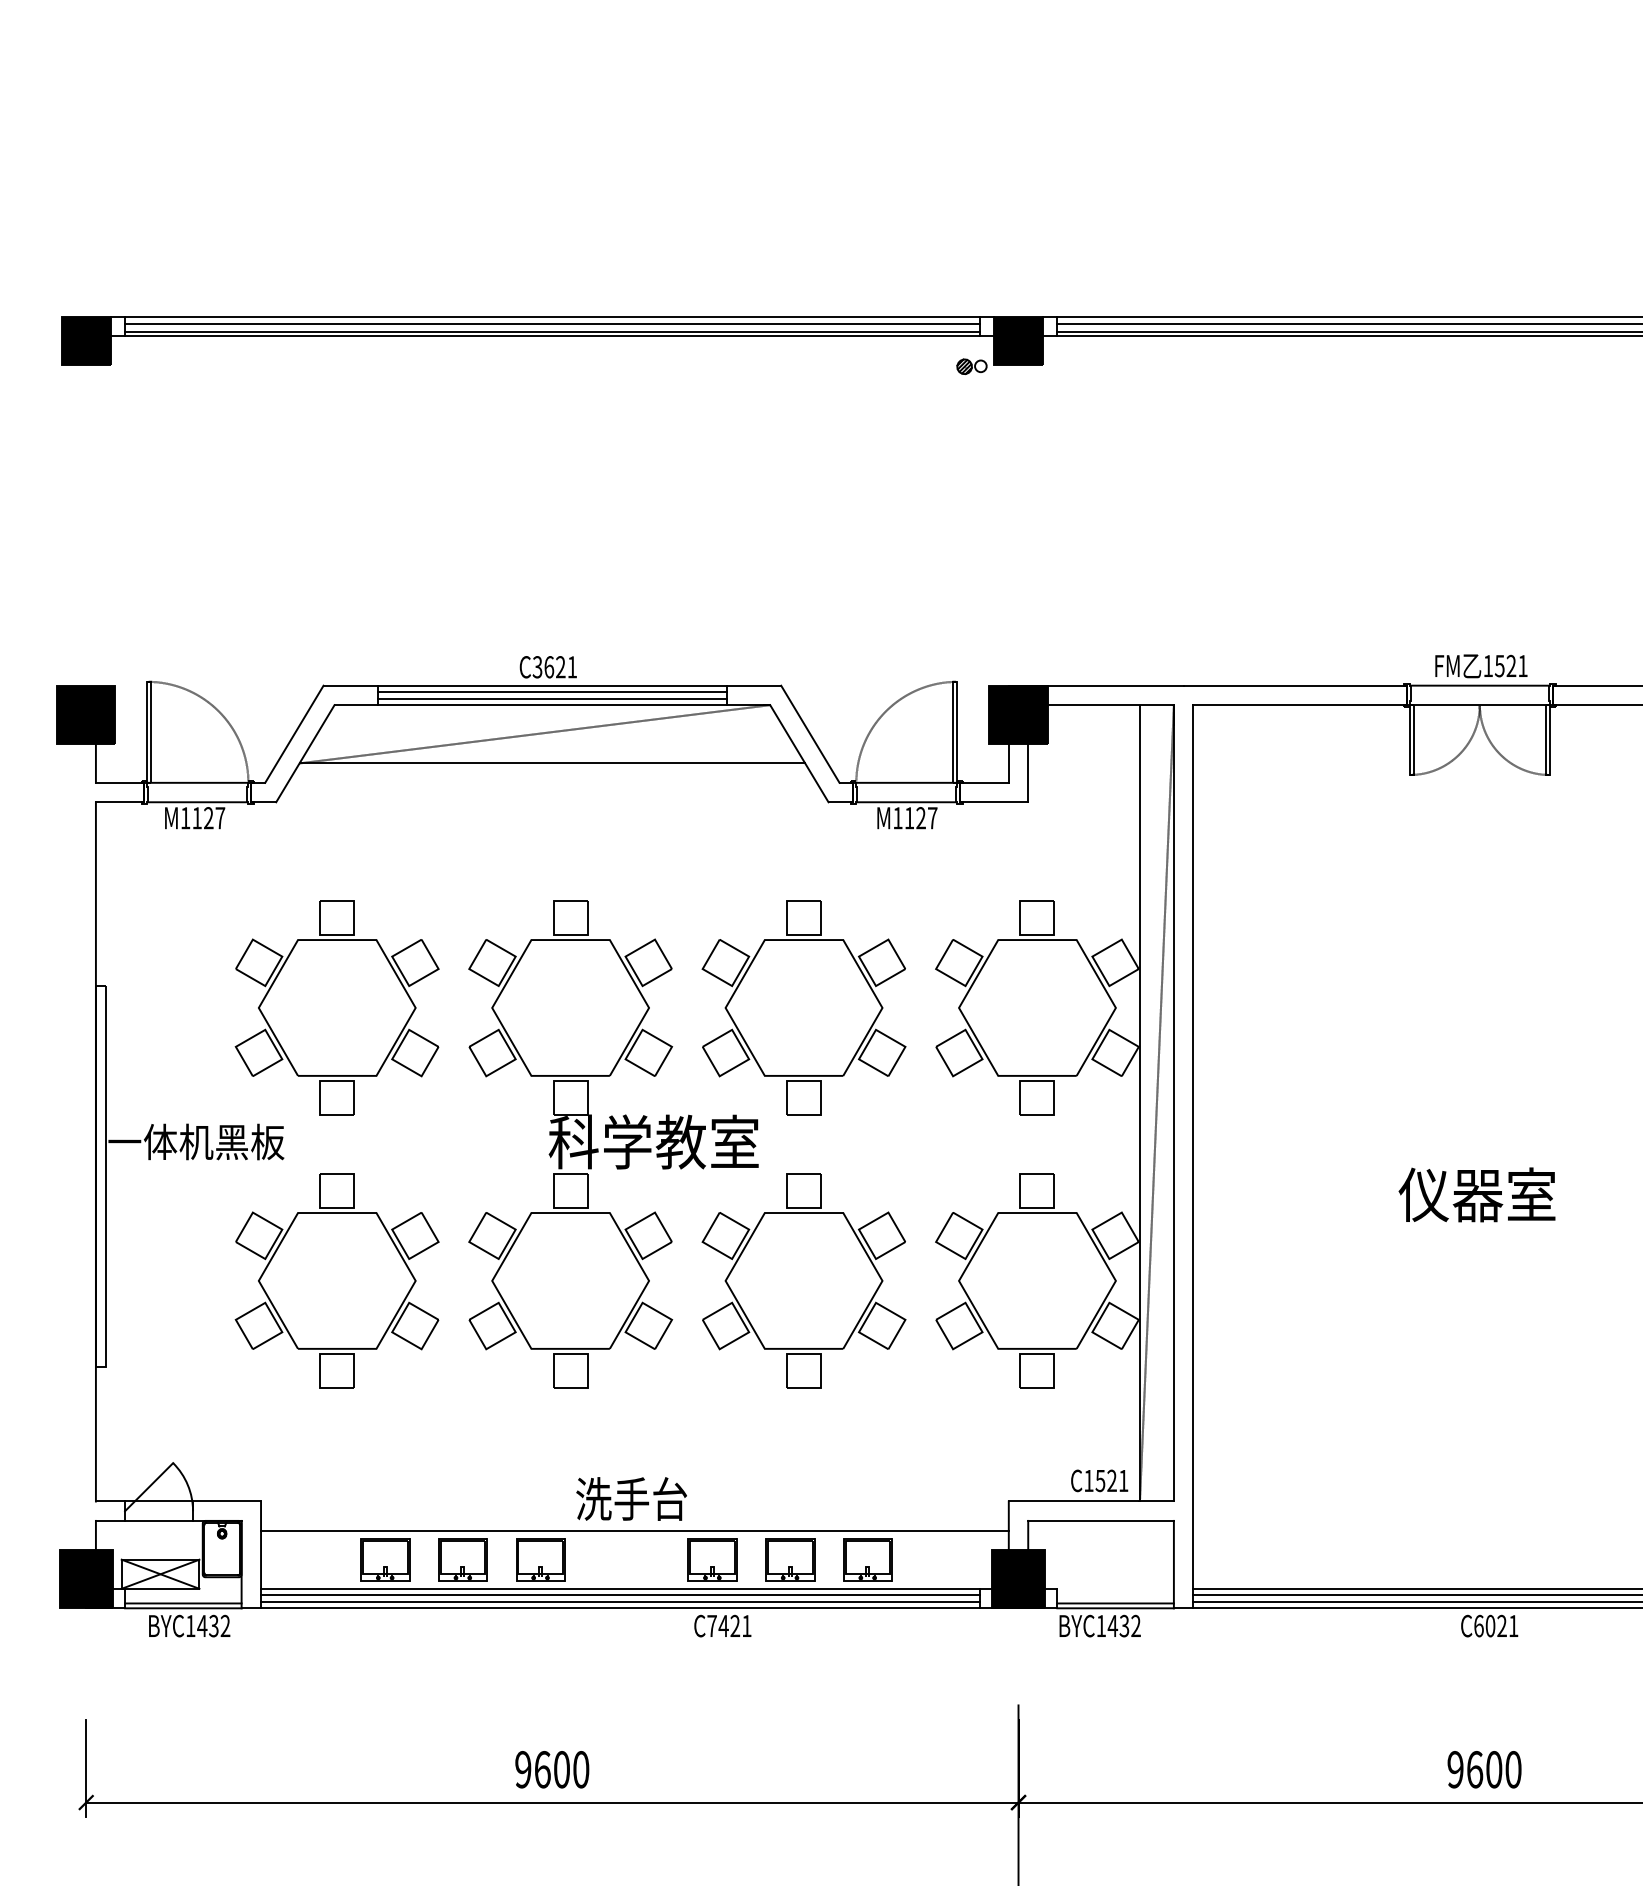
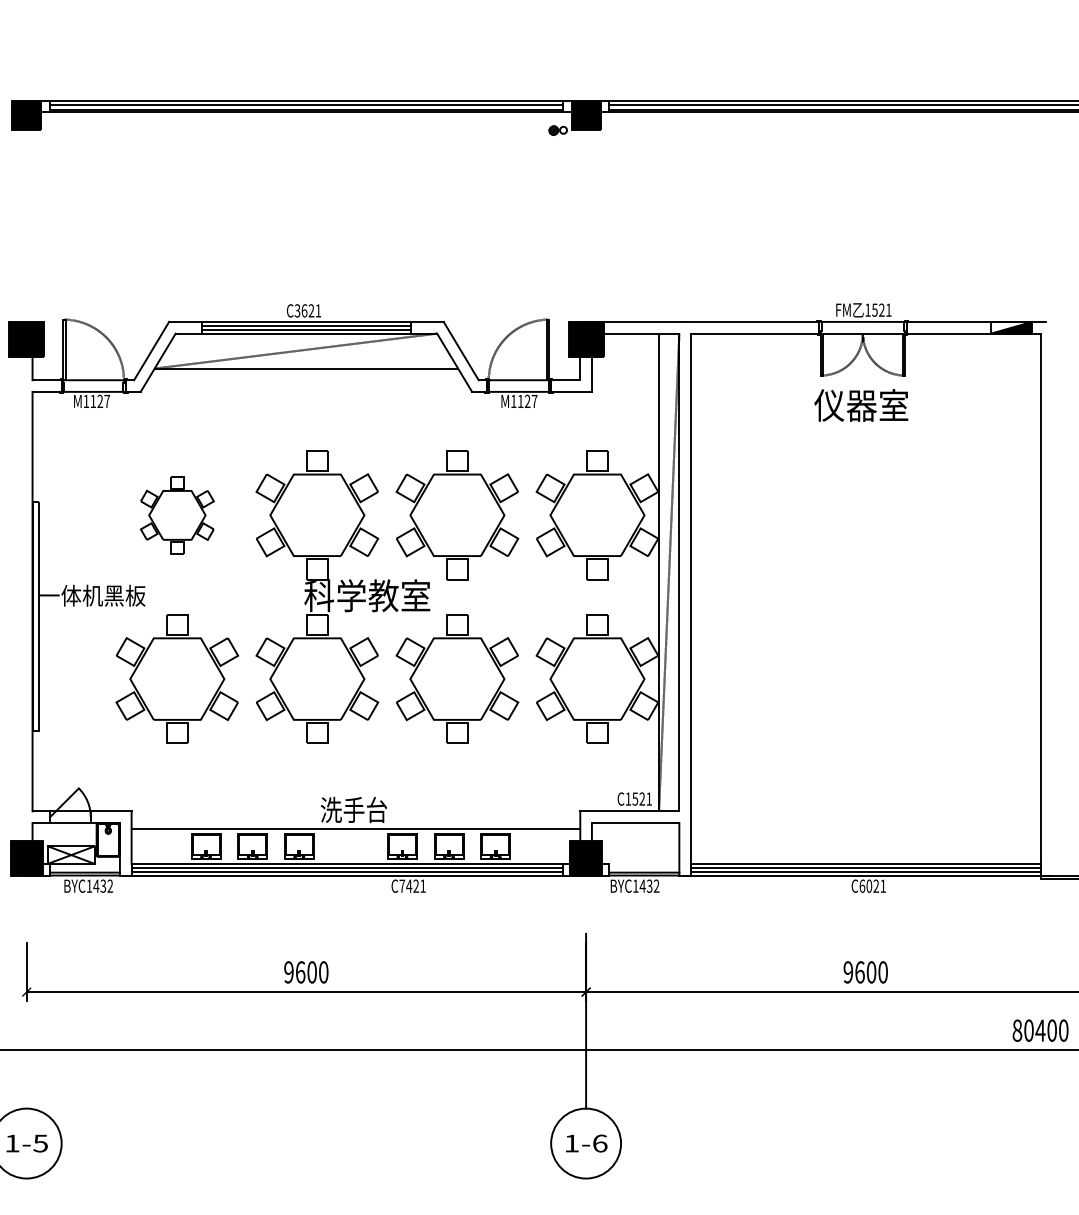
part: (337, 1008) -> (177, 515), size x0.6
text: (1477, 1194) -> (861, 405), moved

